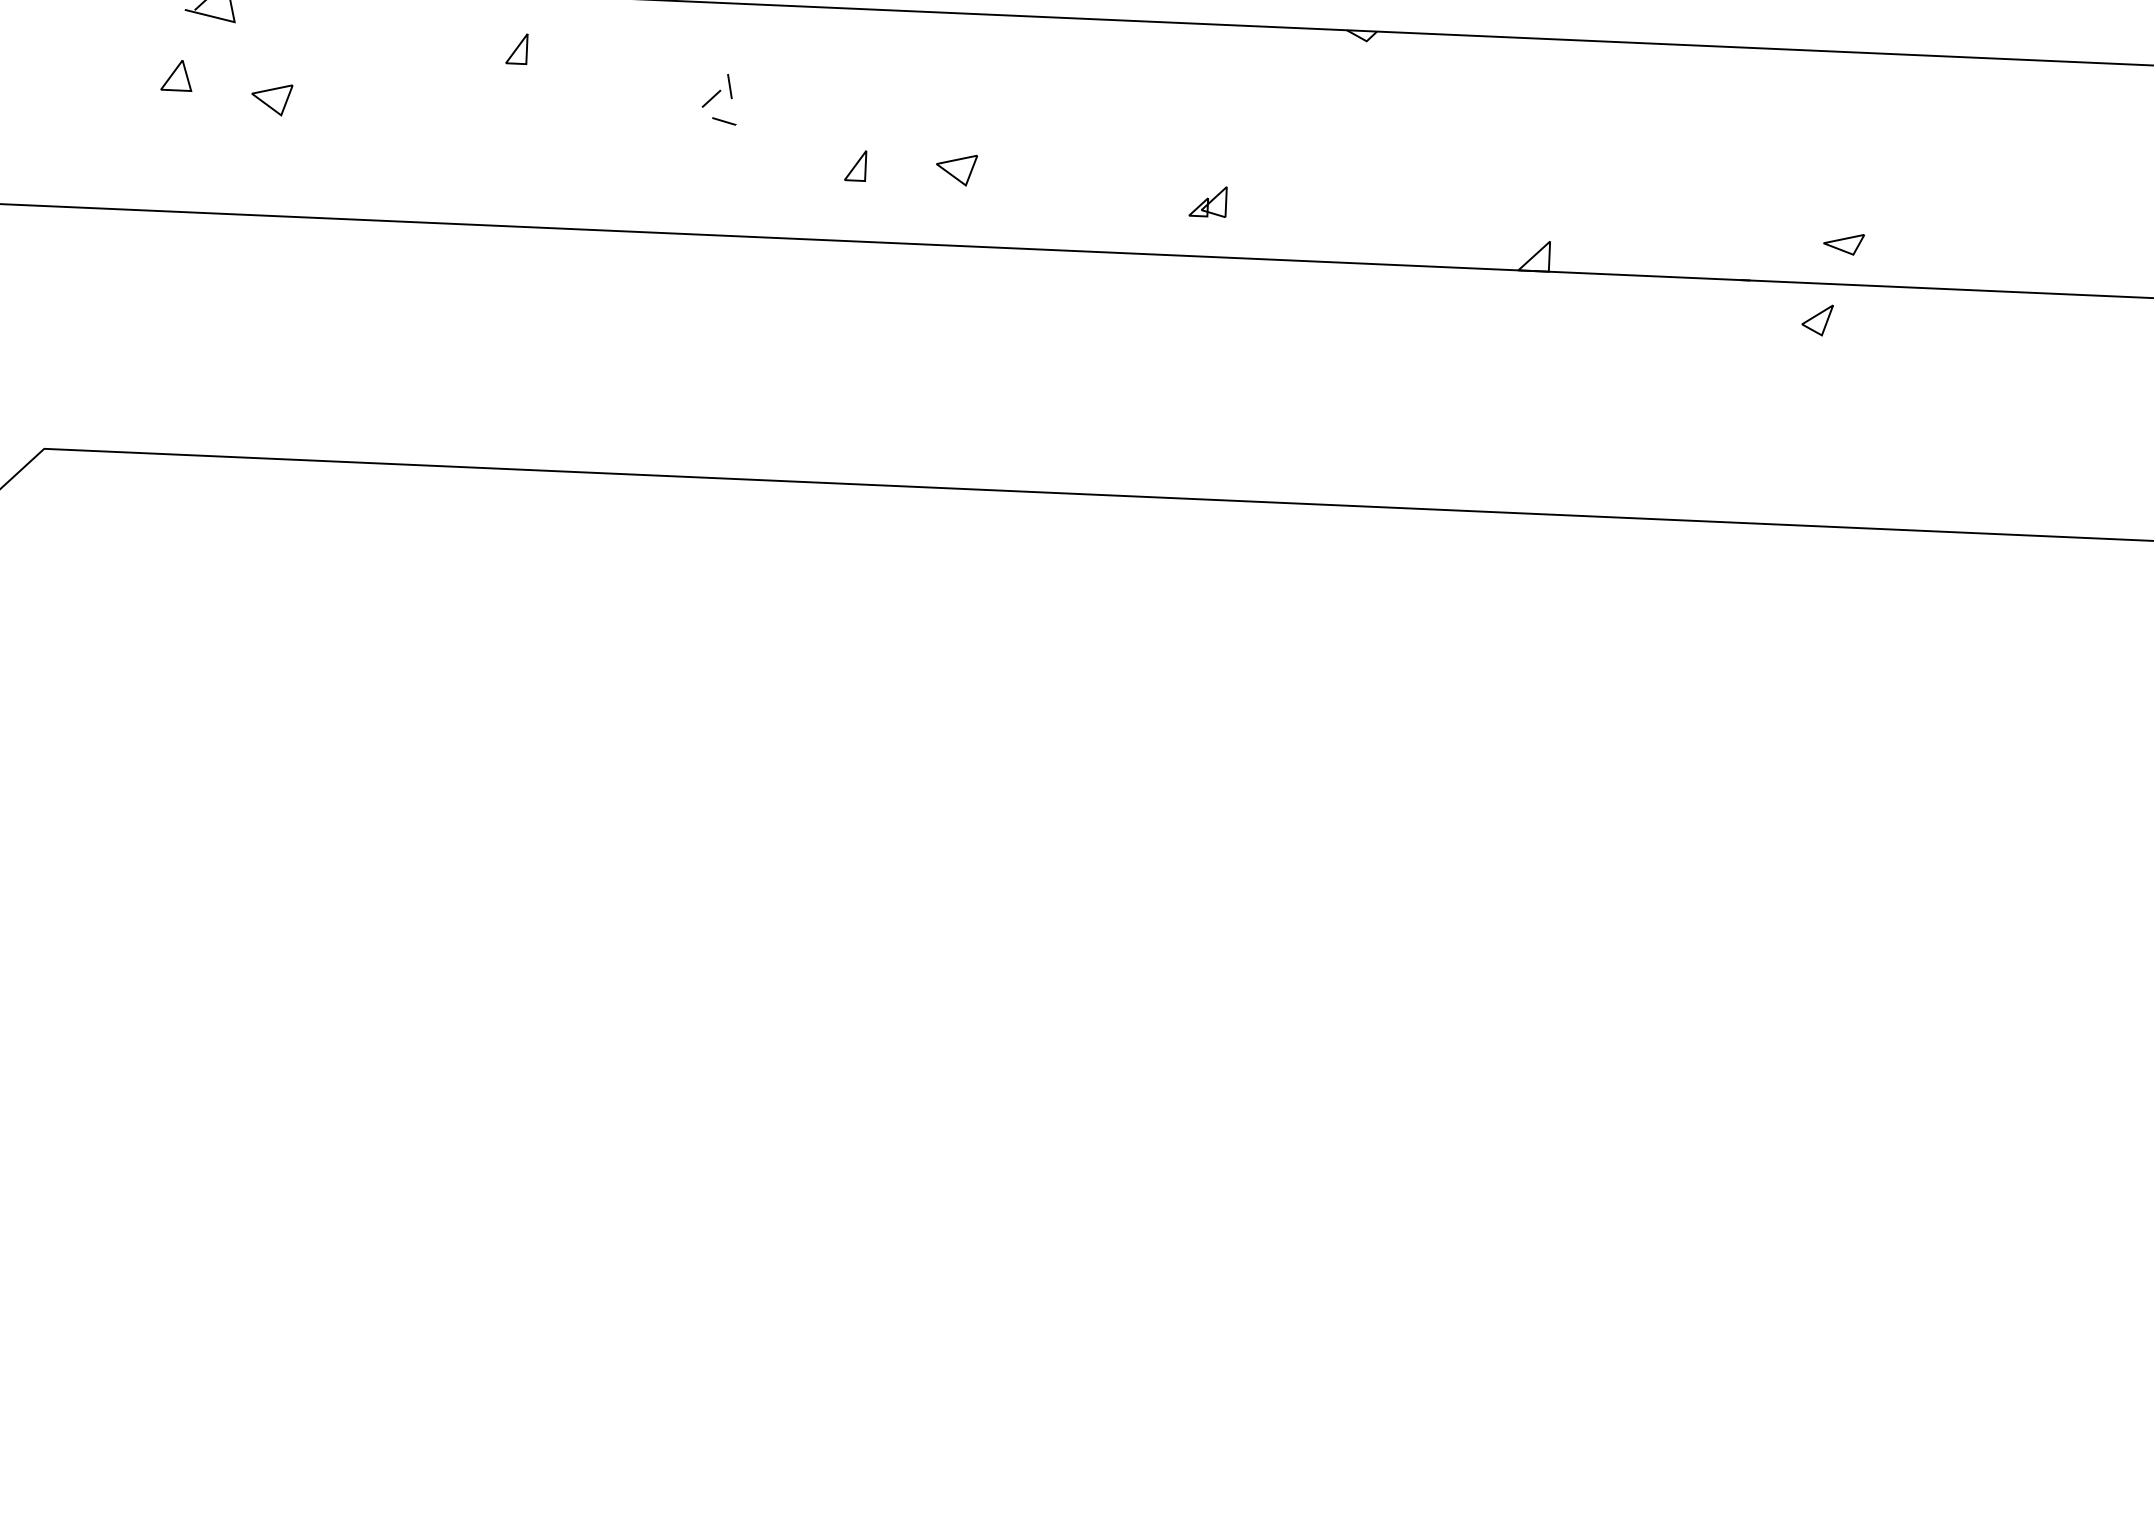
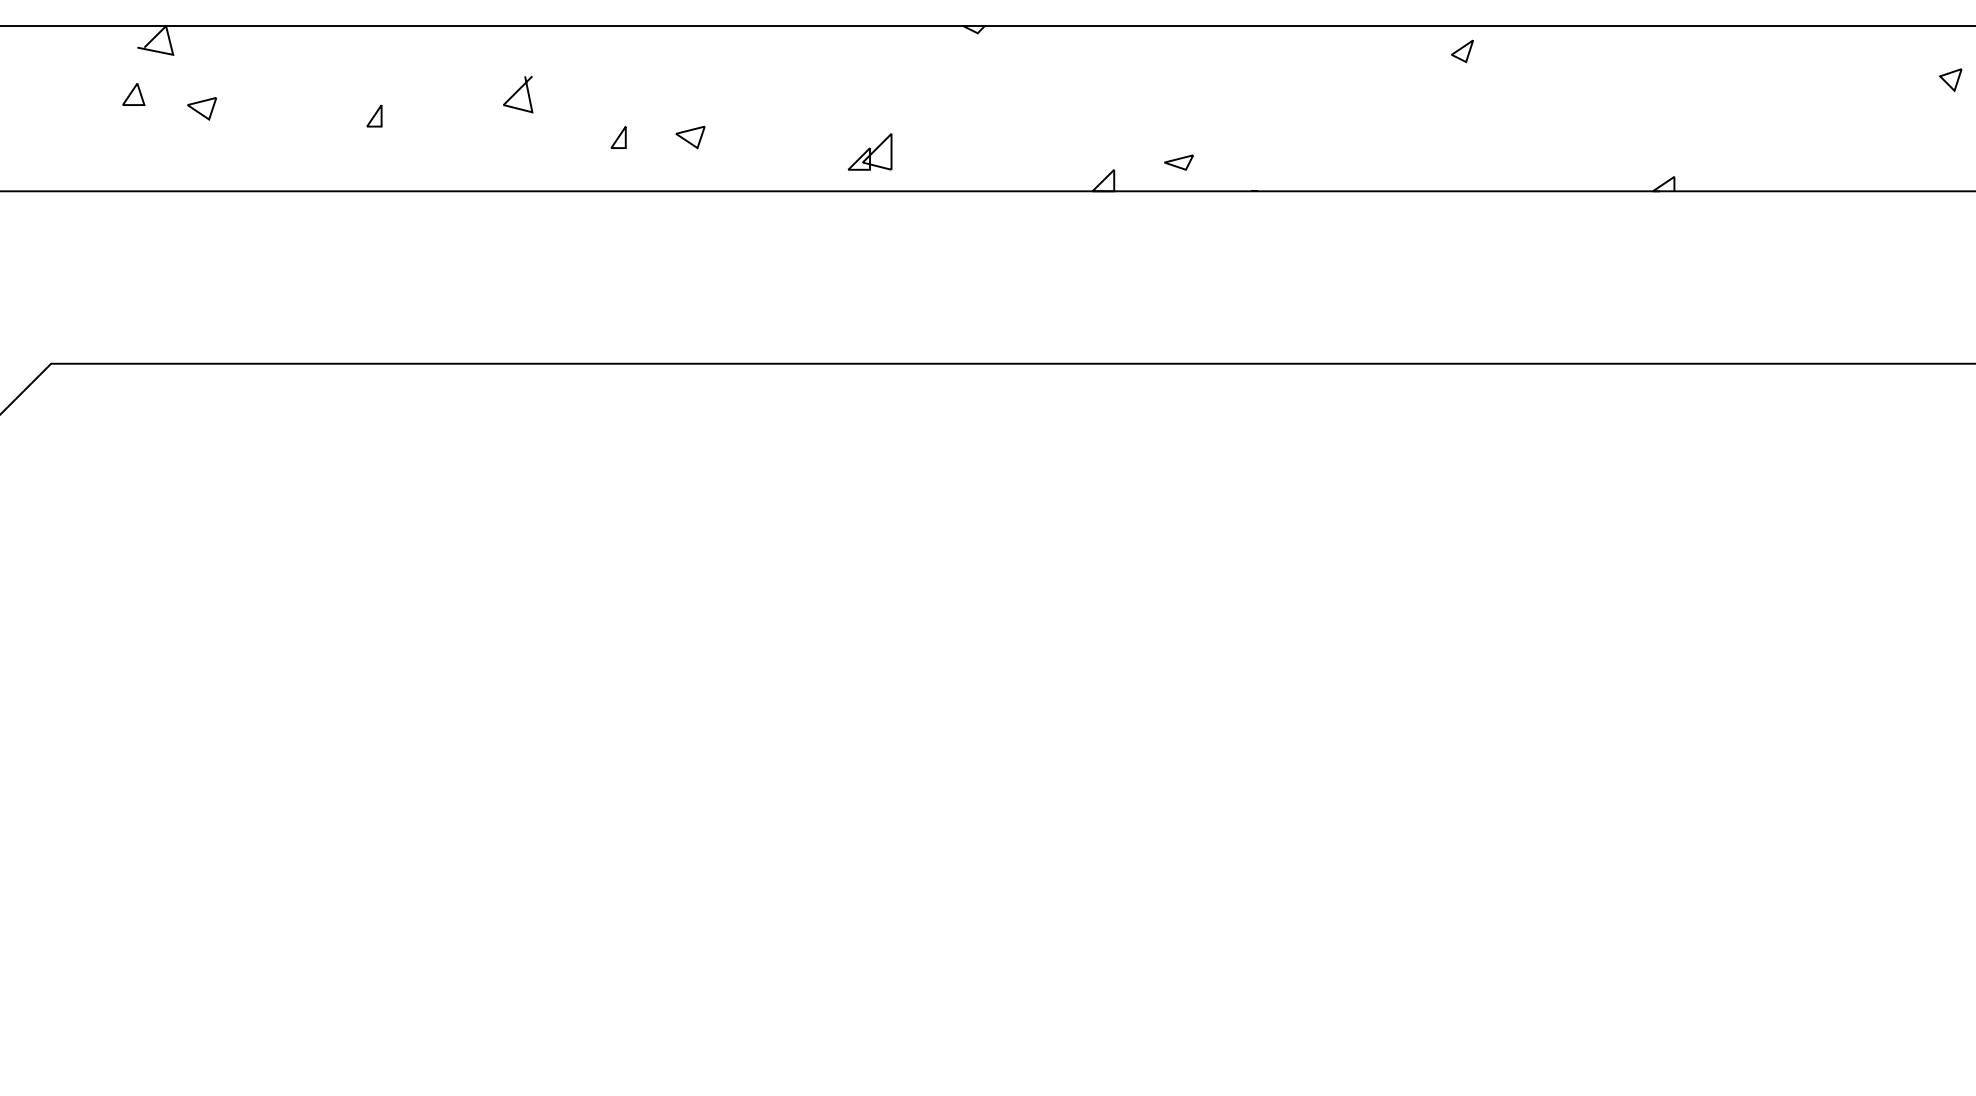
part: (517, 48) -> (374, 115), moved
line: (713, 118) -> (516, 108), dashed -> solid
part: (1207, 200) -> (869, 151), size x1.67
part: (1843, 244) -> (1178, 162), moved
part: (1817, 320) -> (1462, 51), moved

